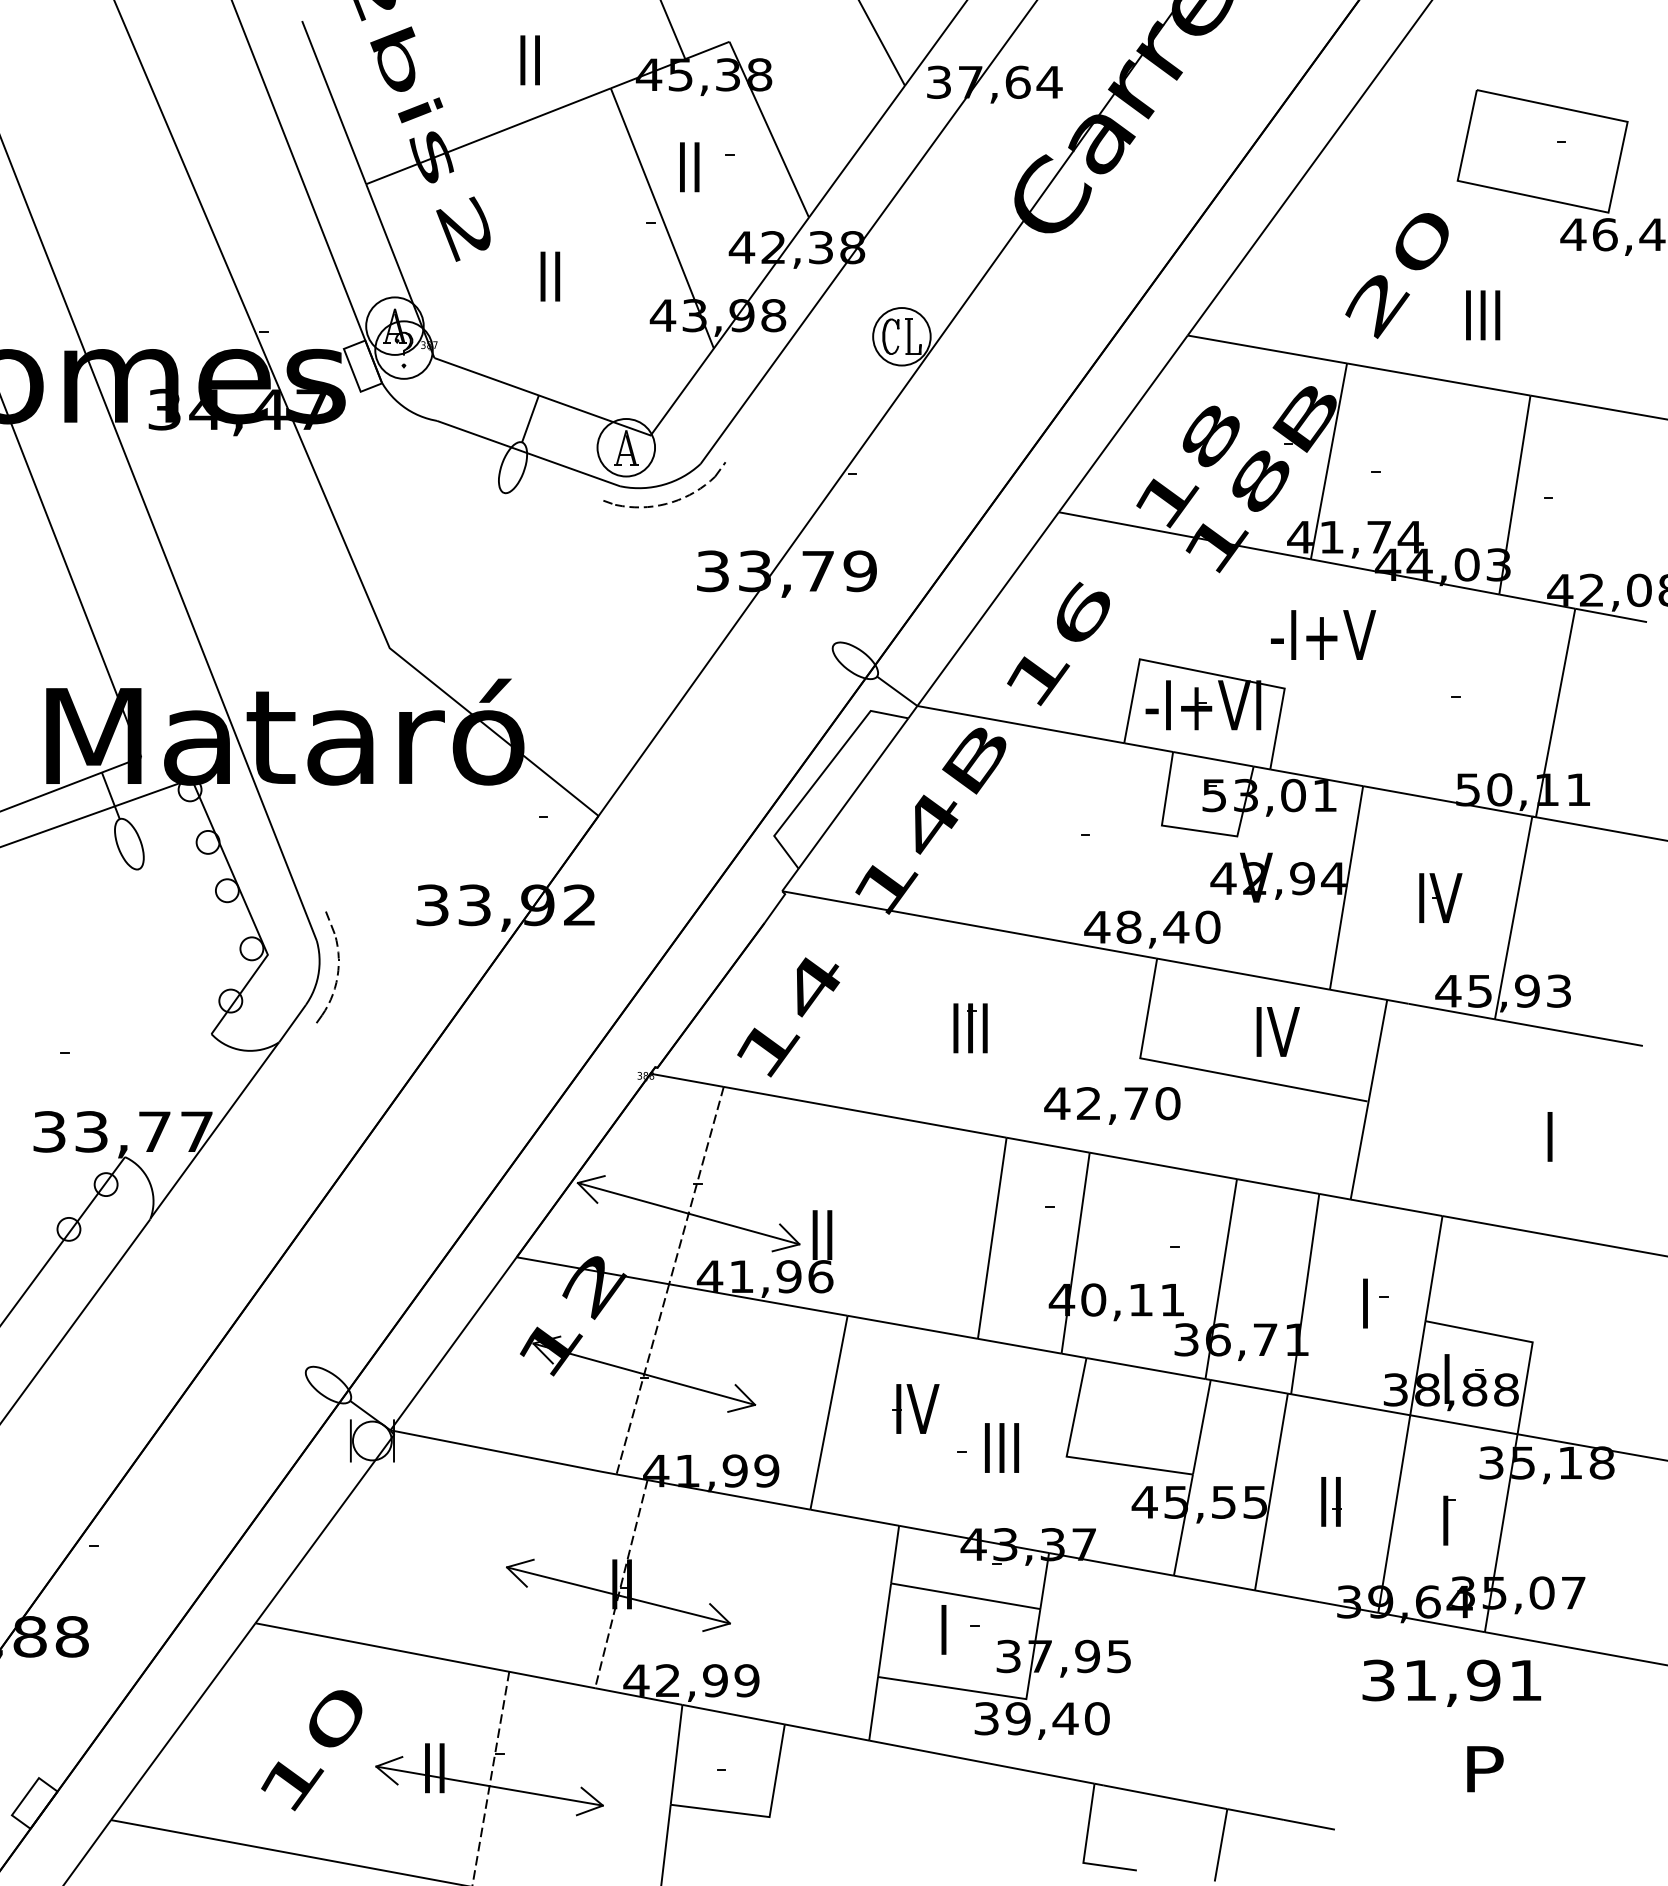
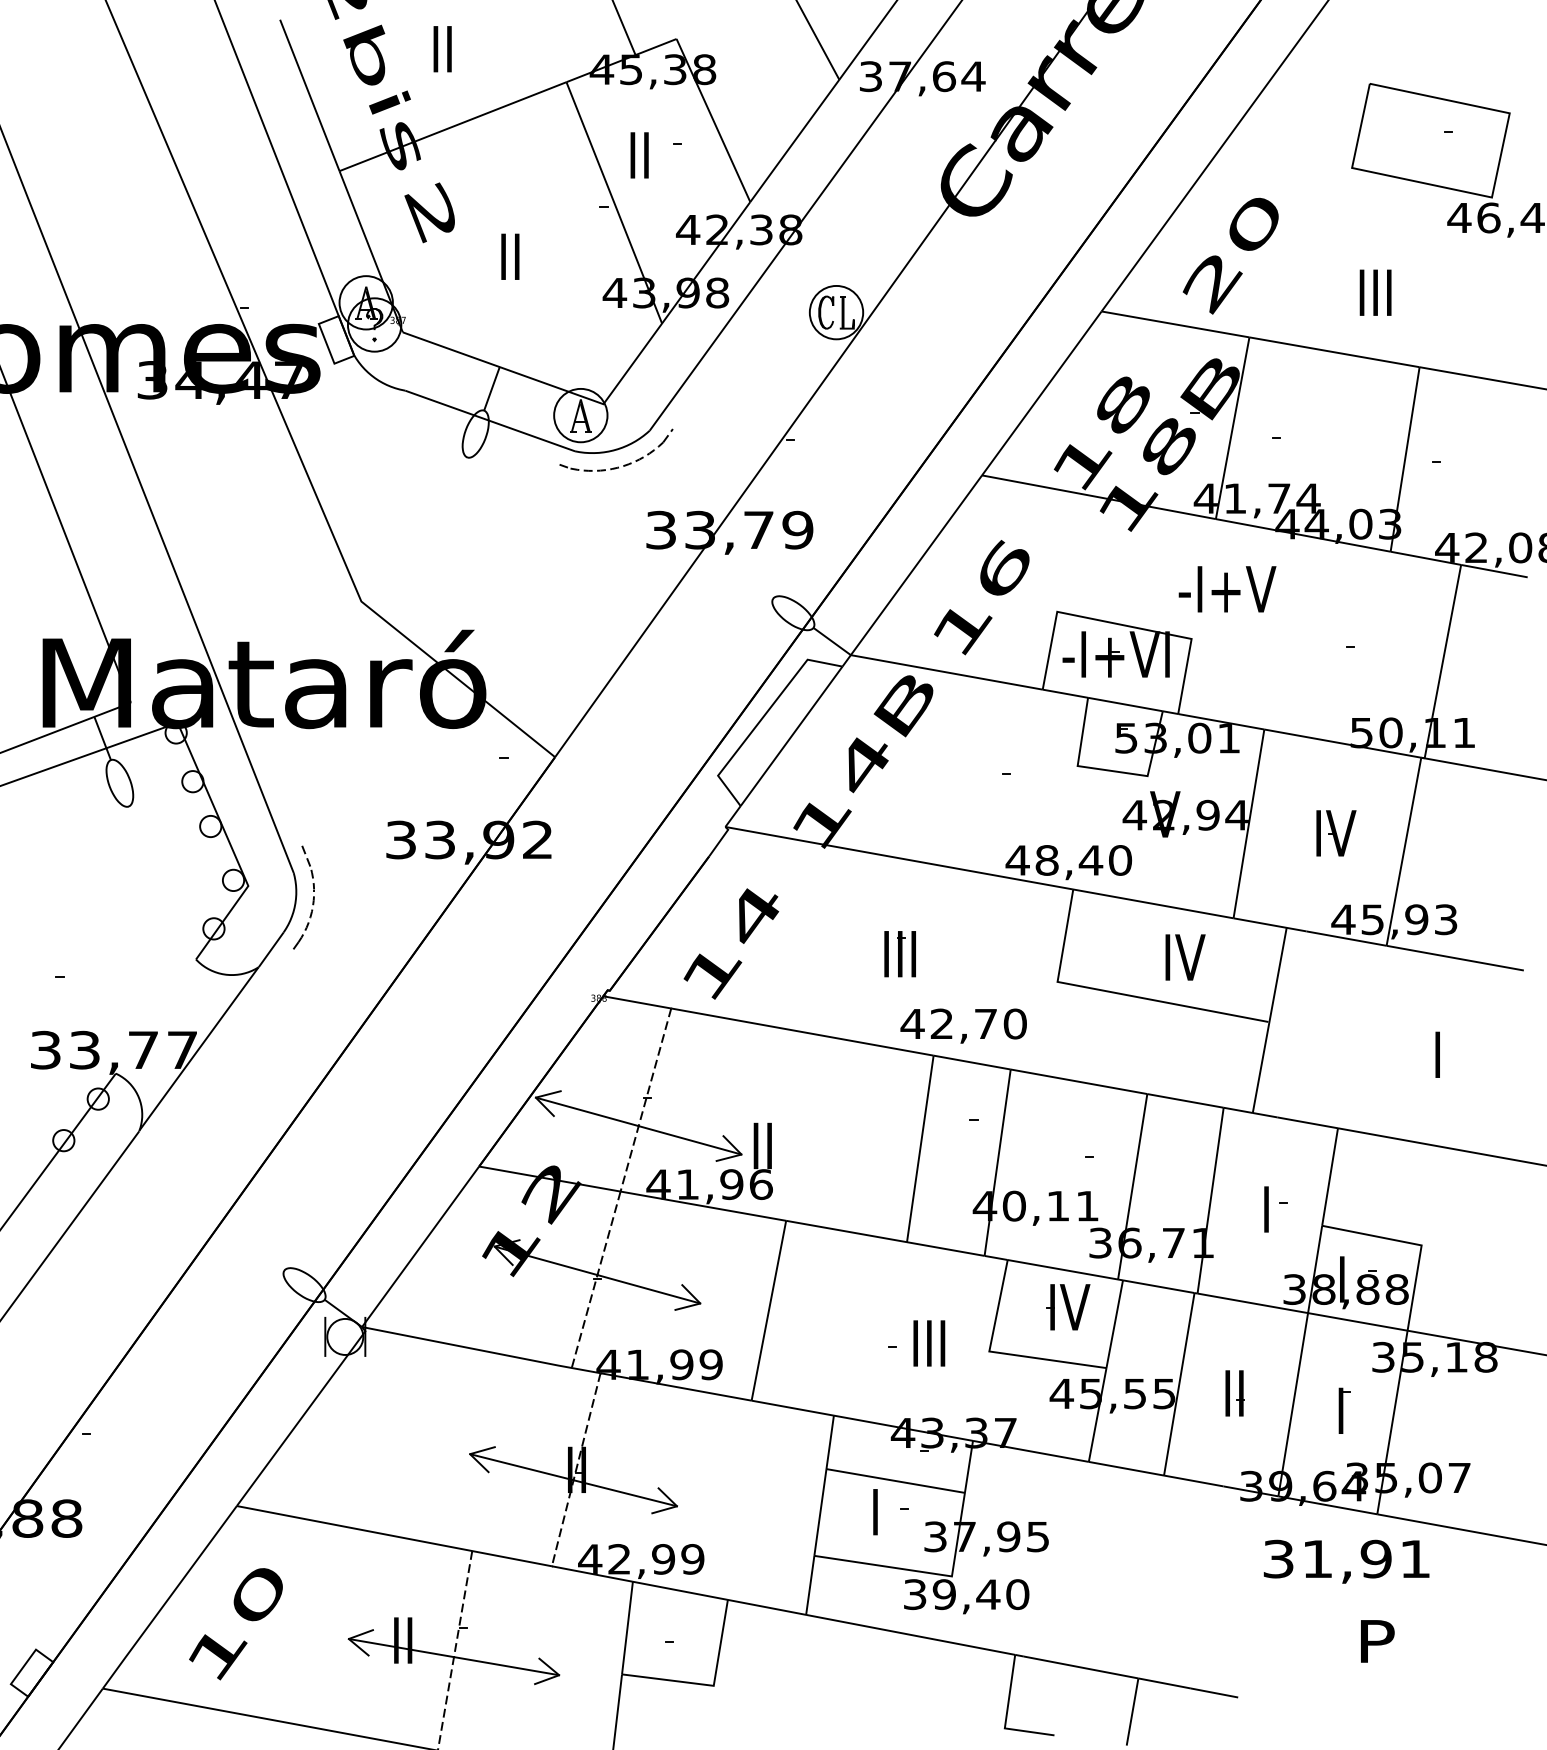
text: (530, 60) -> (442, 49), moved
text: (1396, 275) -> (1230, 255), moved
text: (1112, 1105) -> (963, 1025), moved
part: (915, 1409) -> (1068, 1307), moved
text: (311, 1750) -> (235, 1624), moved

